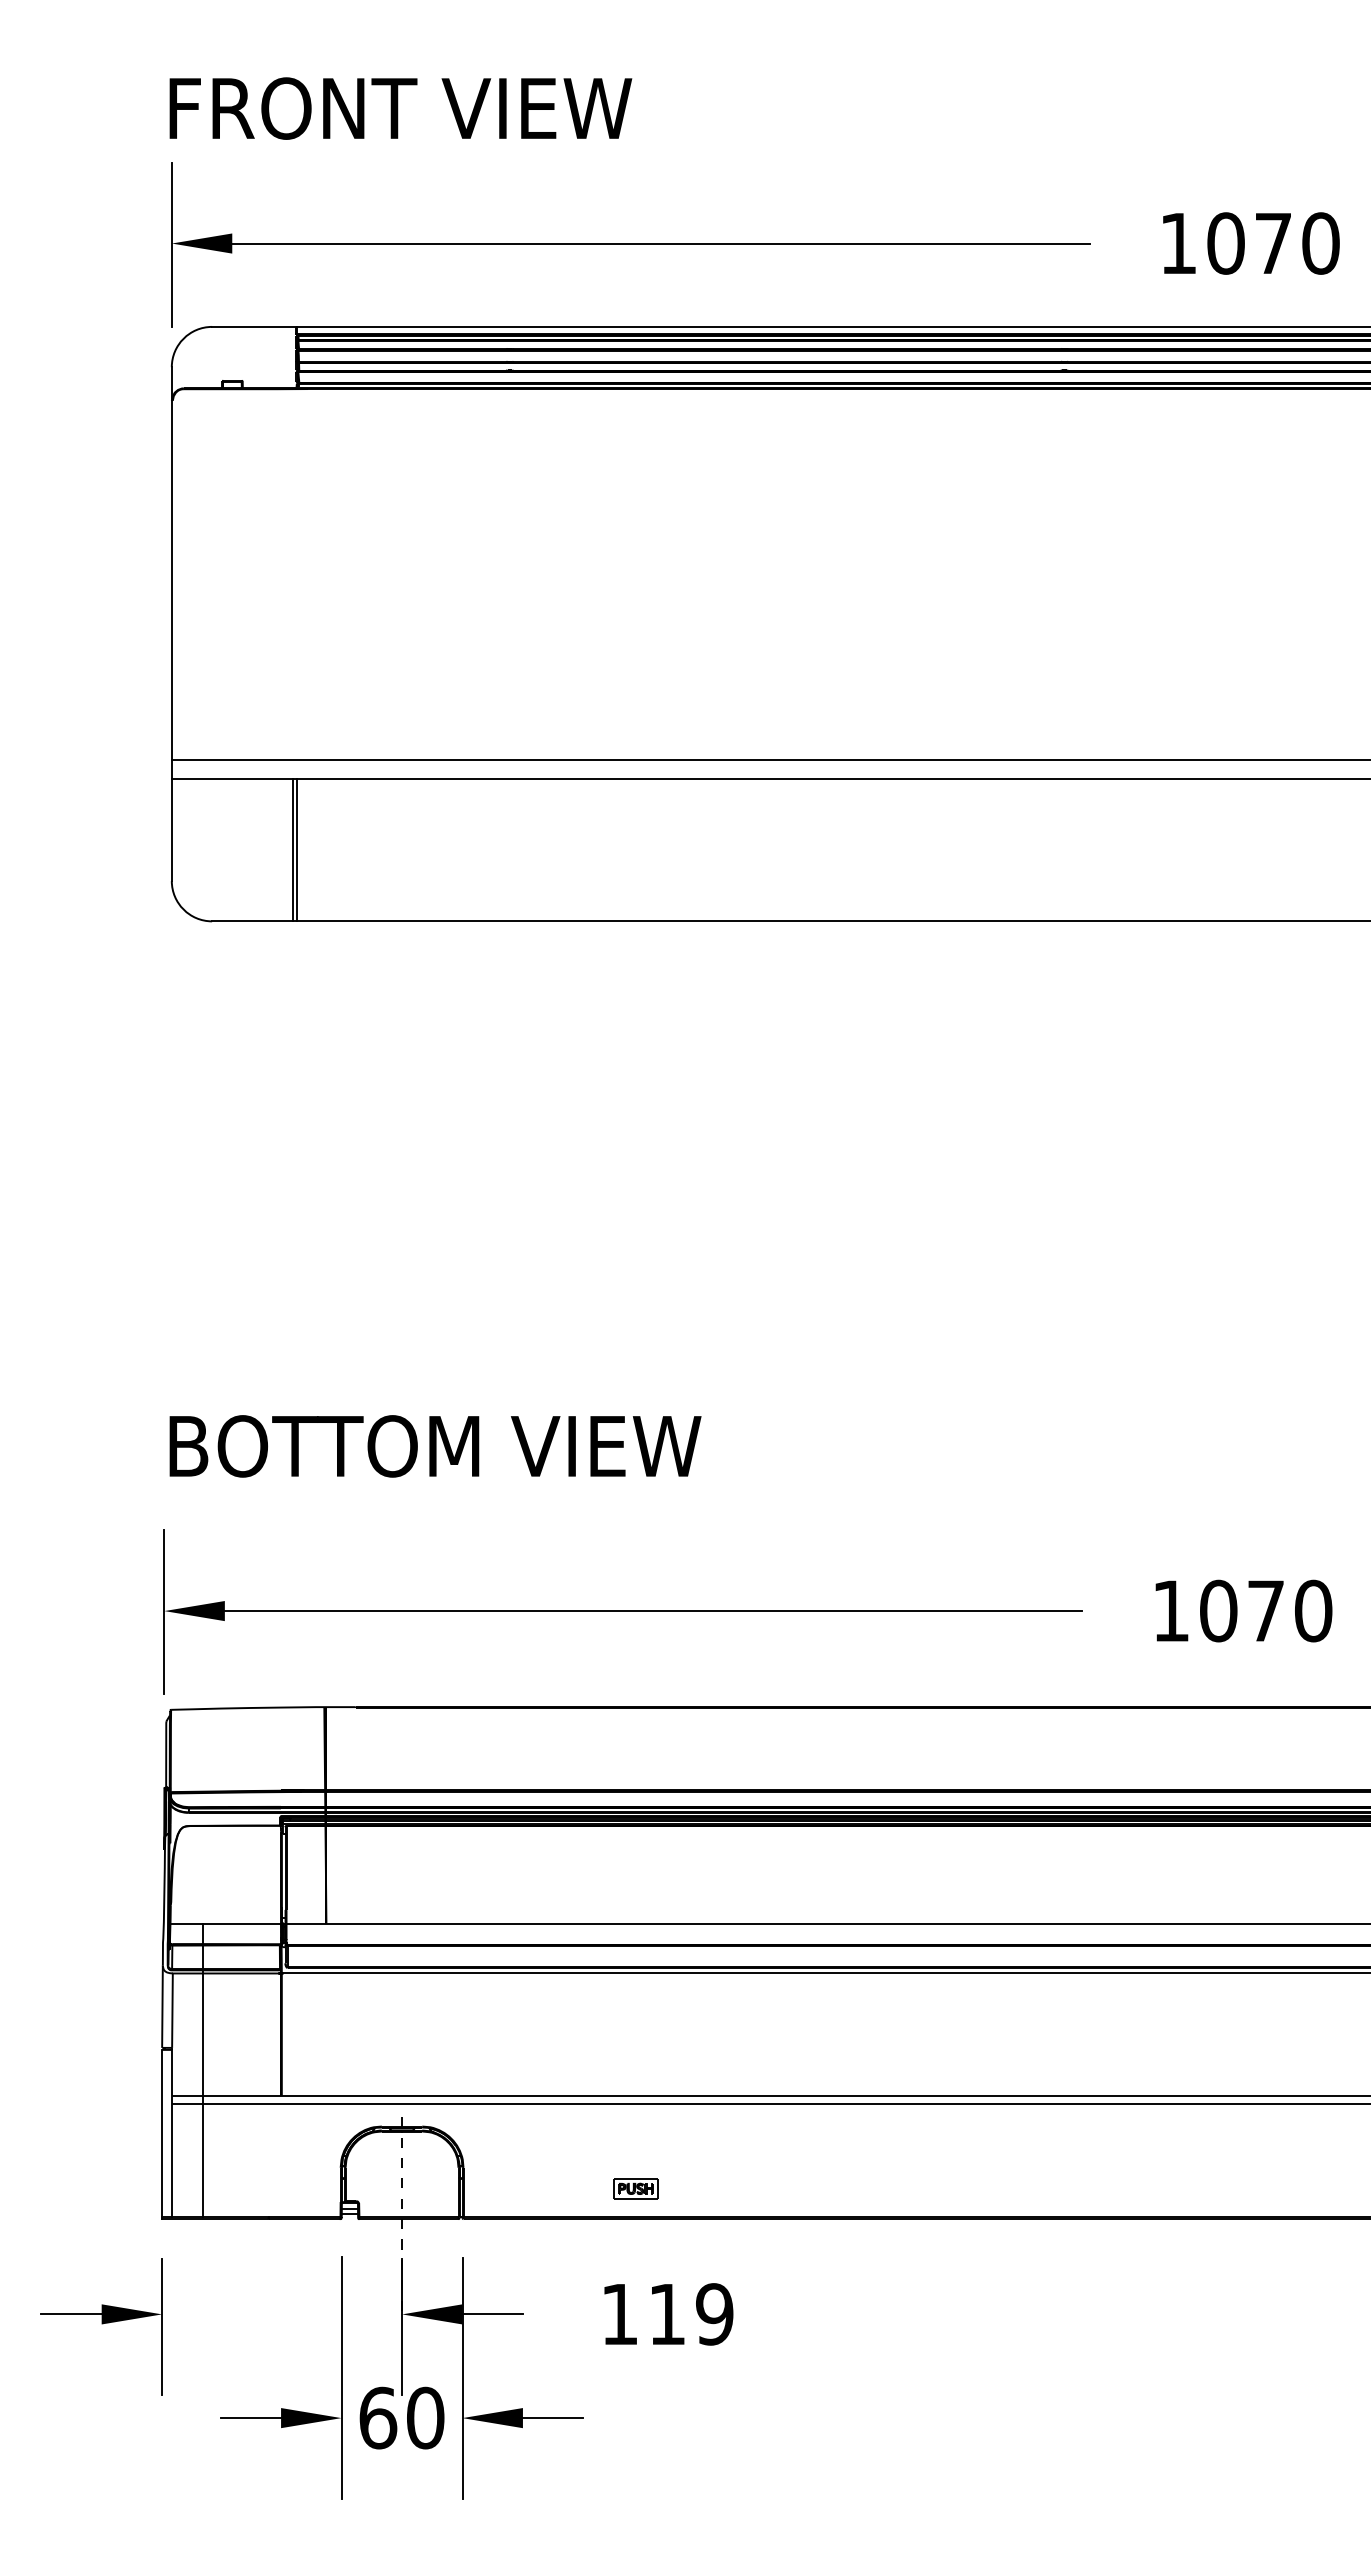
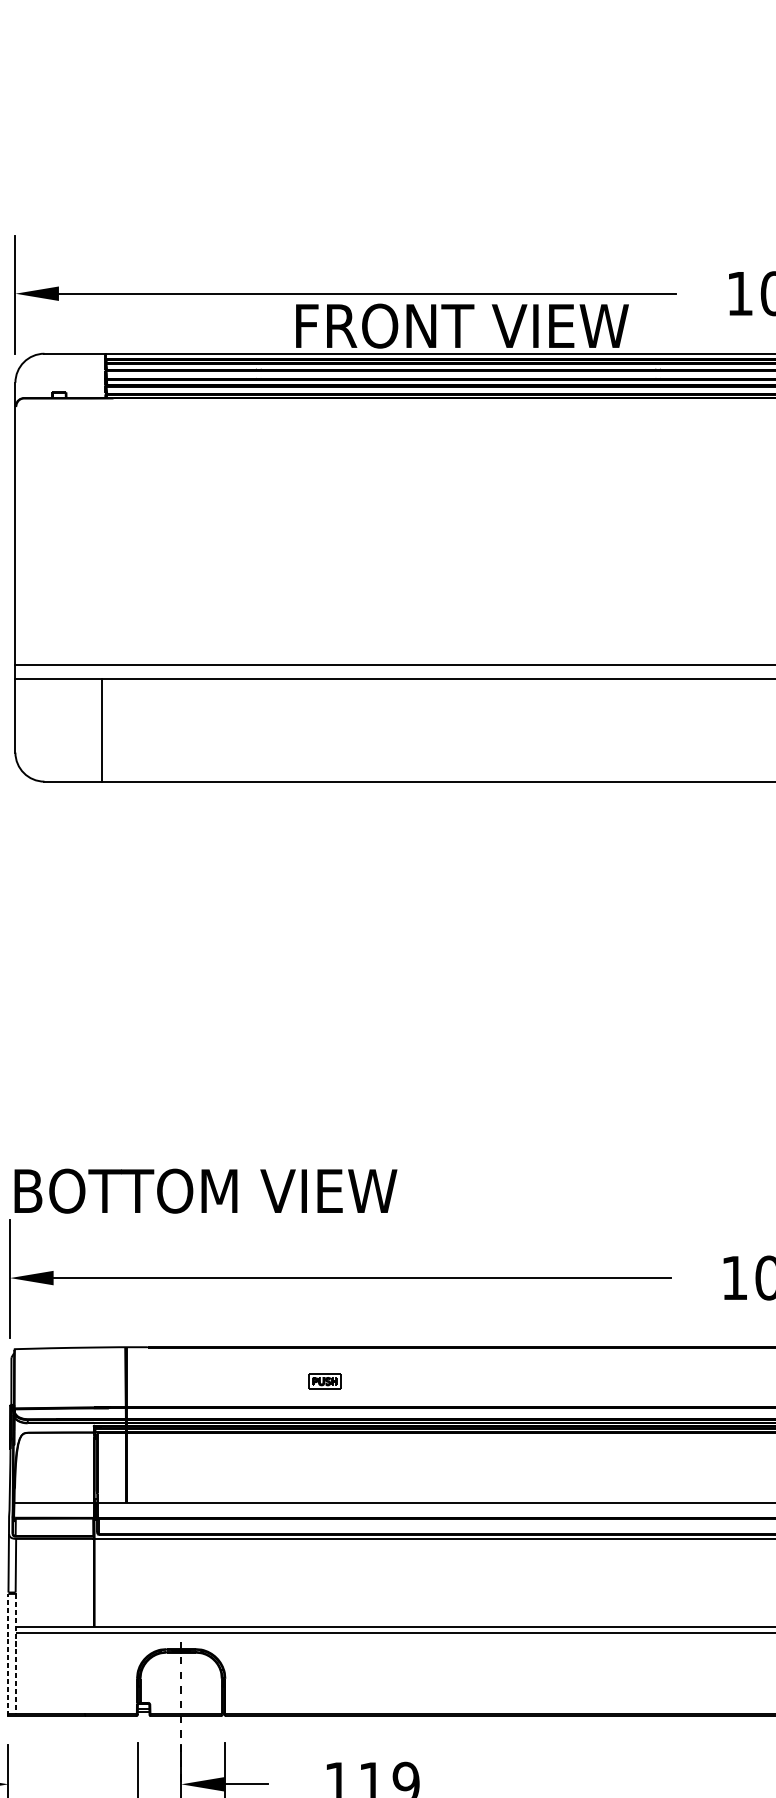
text: (400, 108) -> (462, 326), moved
line: (296, 850) -> (105, 730), removed
text: (435, 1446) -> (205, 1191), moved
line: (203, 2070) -> (38, 1608), removed
line: (171, 2133) -> (15, 1654), solid -> dashed
line: (162, 2134) -> (8, 1654), solid -> dashed
part: (635, 2188) -> (324, 1381), moved

